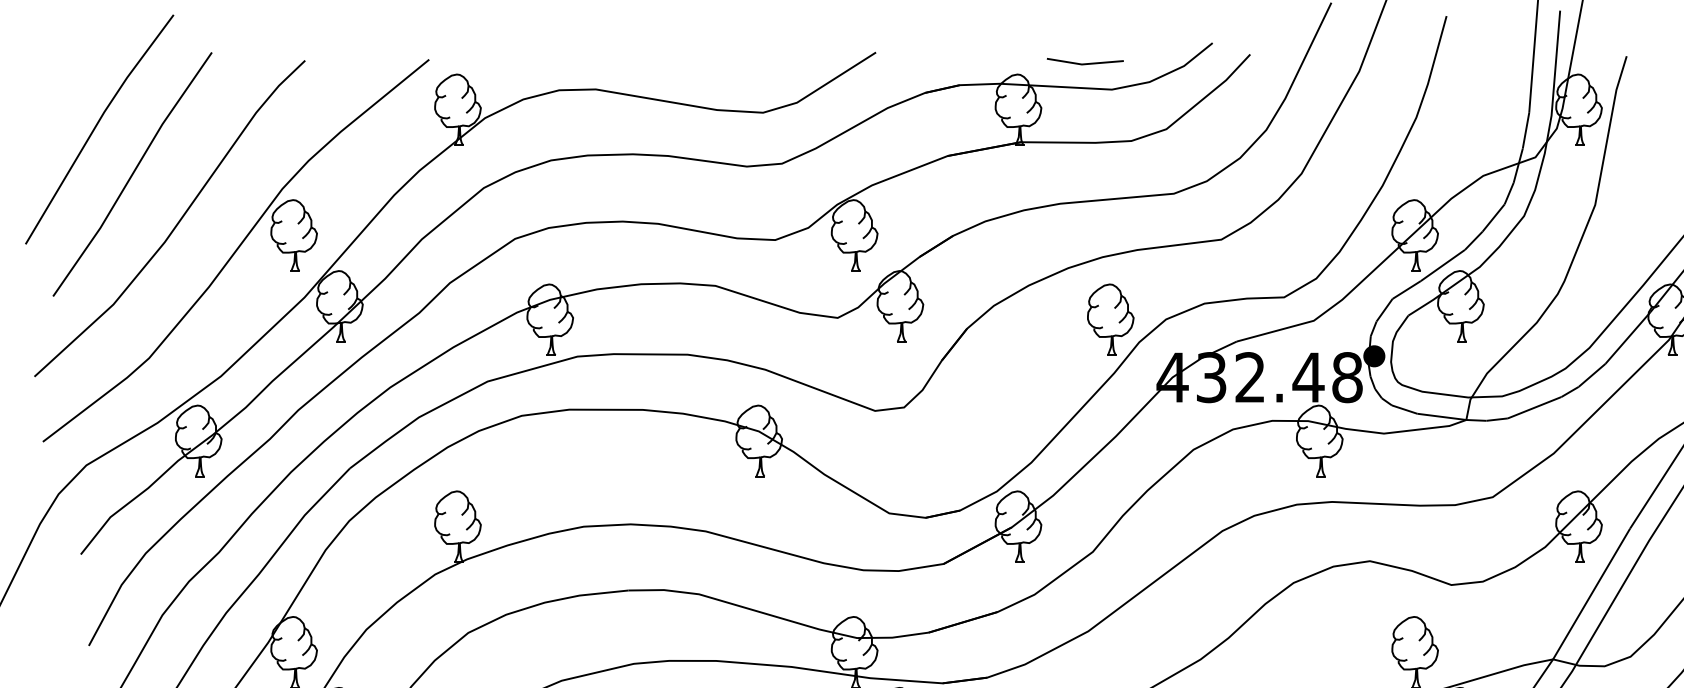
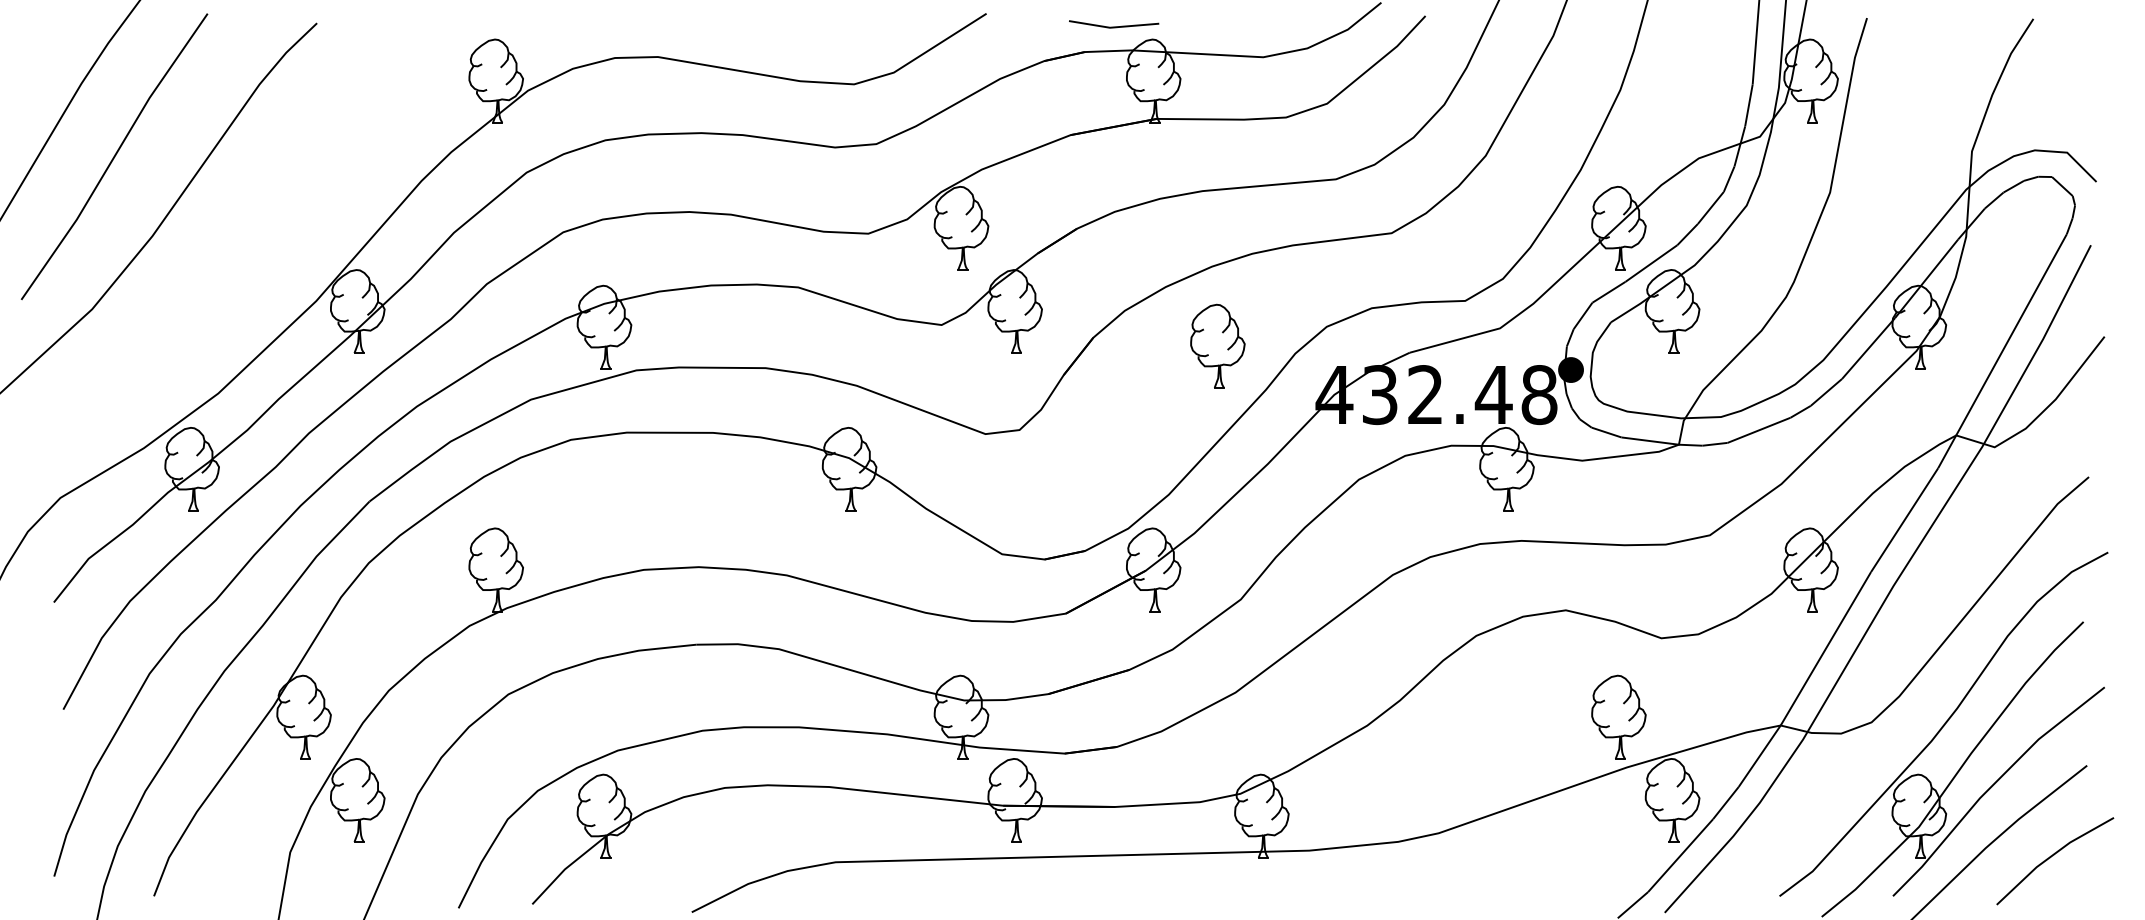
line: (1085, 63) -> (1114, 26), moved
part: (235, 250) -> (235, 245), removed
part: (1110, 319) -> (1217, 345), moved

